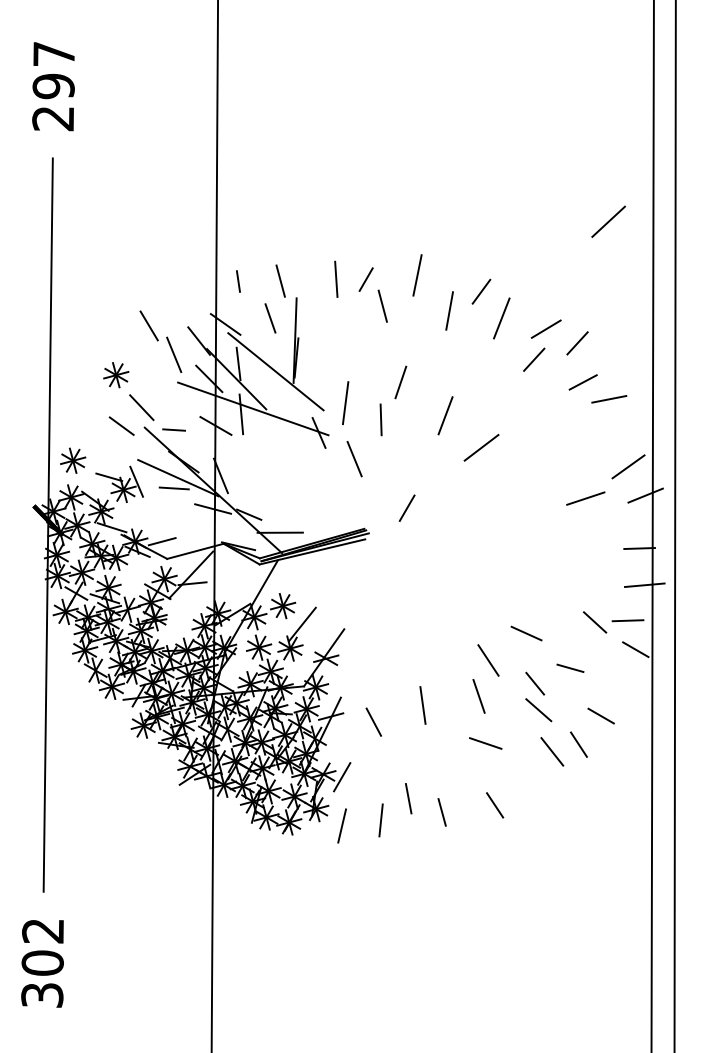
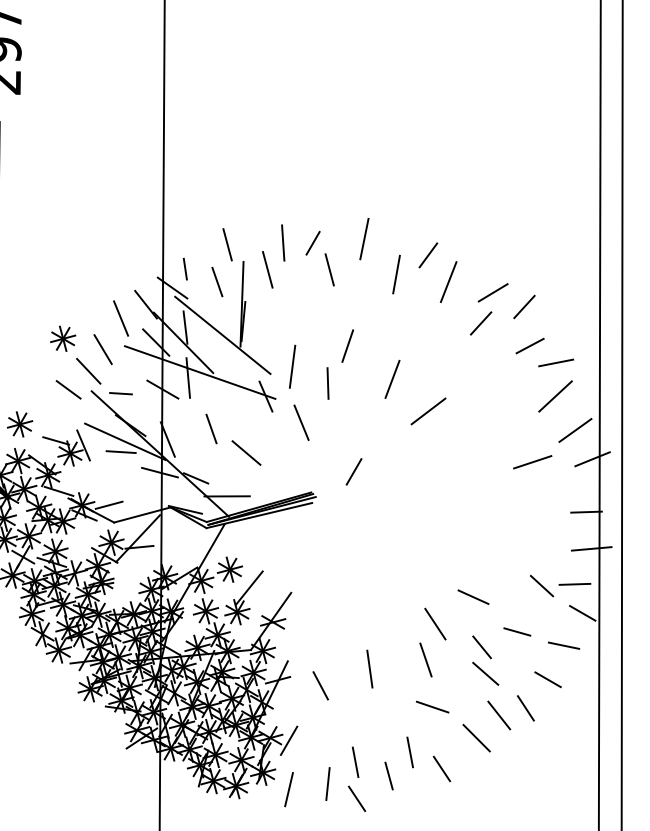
line: (608, 221) -> (555, 396), moved
line: (238, 281) -> (185, 269), moved
line: (320, 305) -> (267, 269), added
line: (148, 325) -> (102, 349), moved
line: (264, 465) -> (211, 429), added
line: (299, 489) -> (246, 453), added
line: (616, 681) -> (563, 645), added
line: (529, 774) -> (476, 738), added
line: (462, 788) -> (409, 752), added
line: (410, 835) -> (357, 799), added

